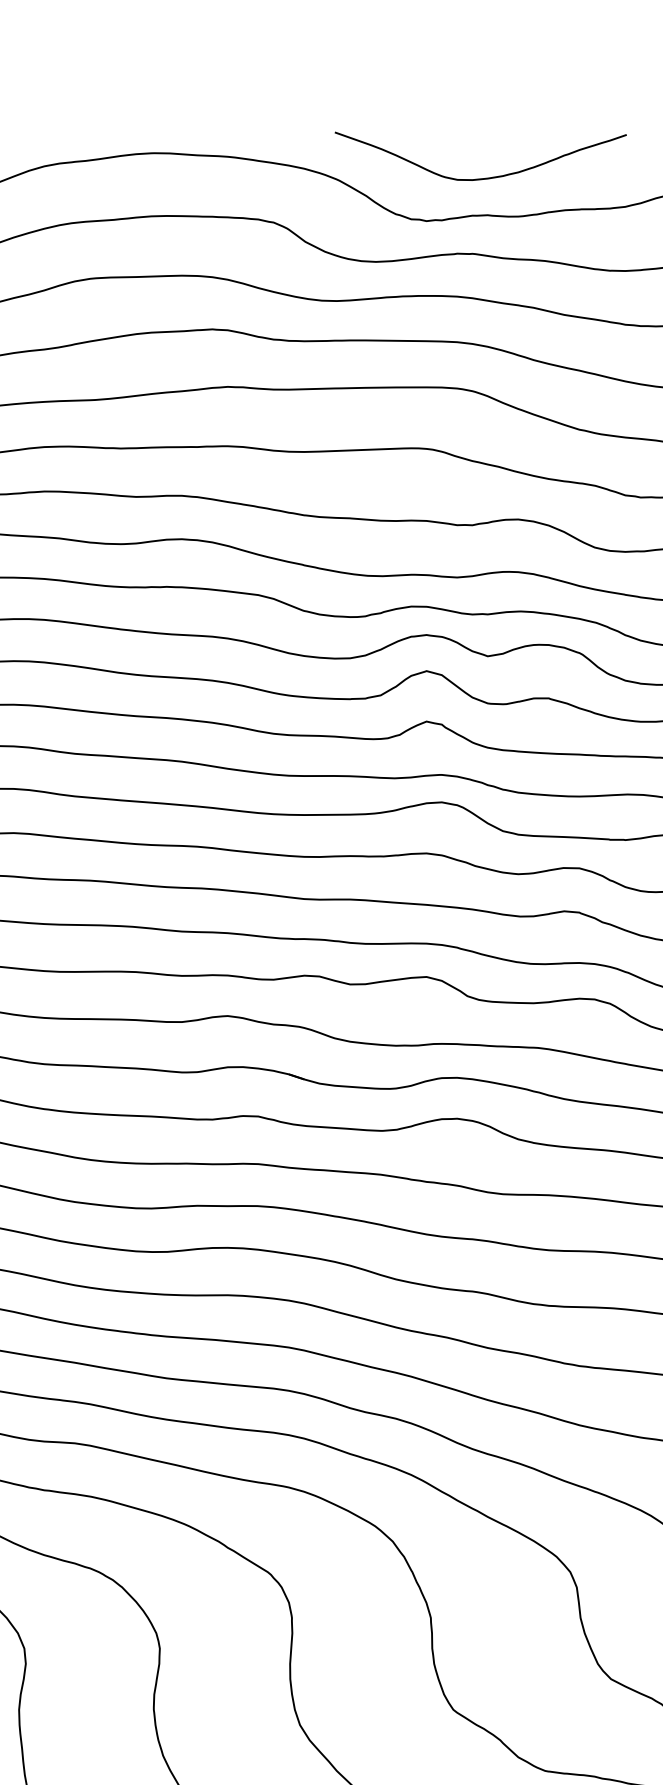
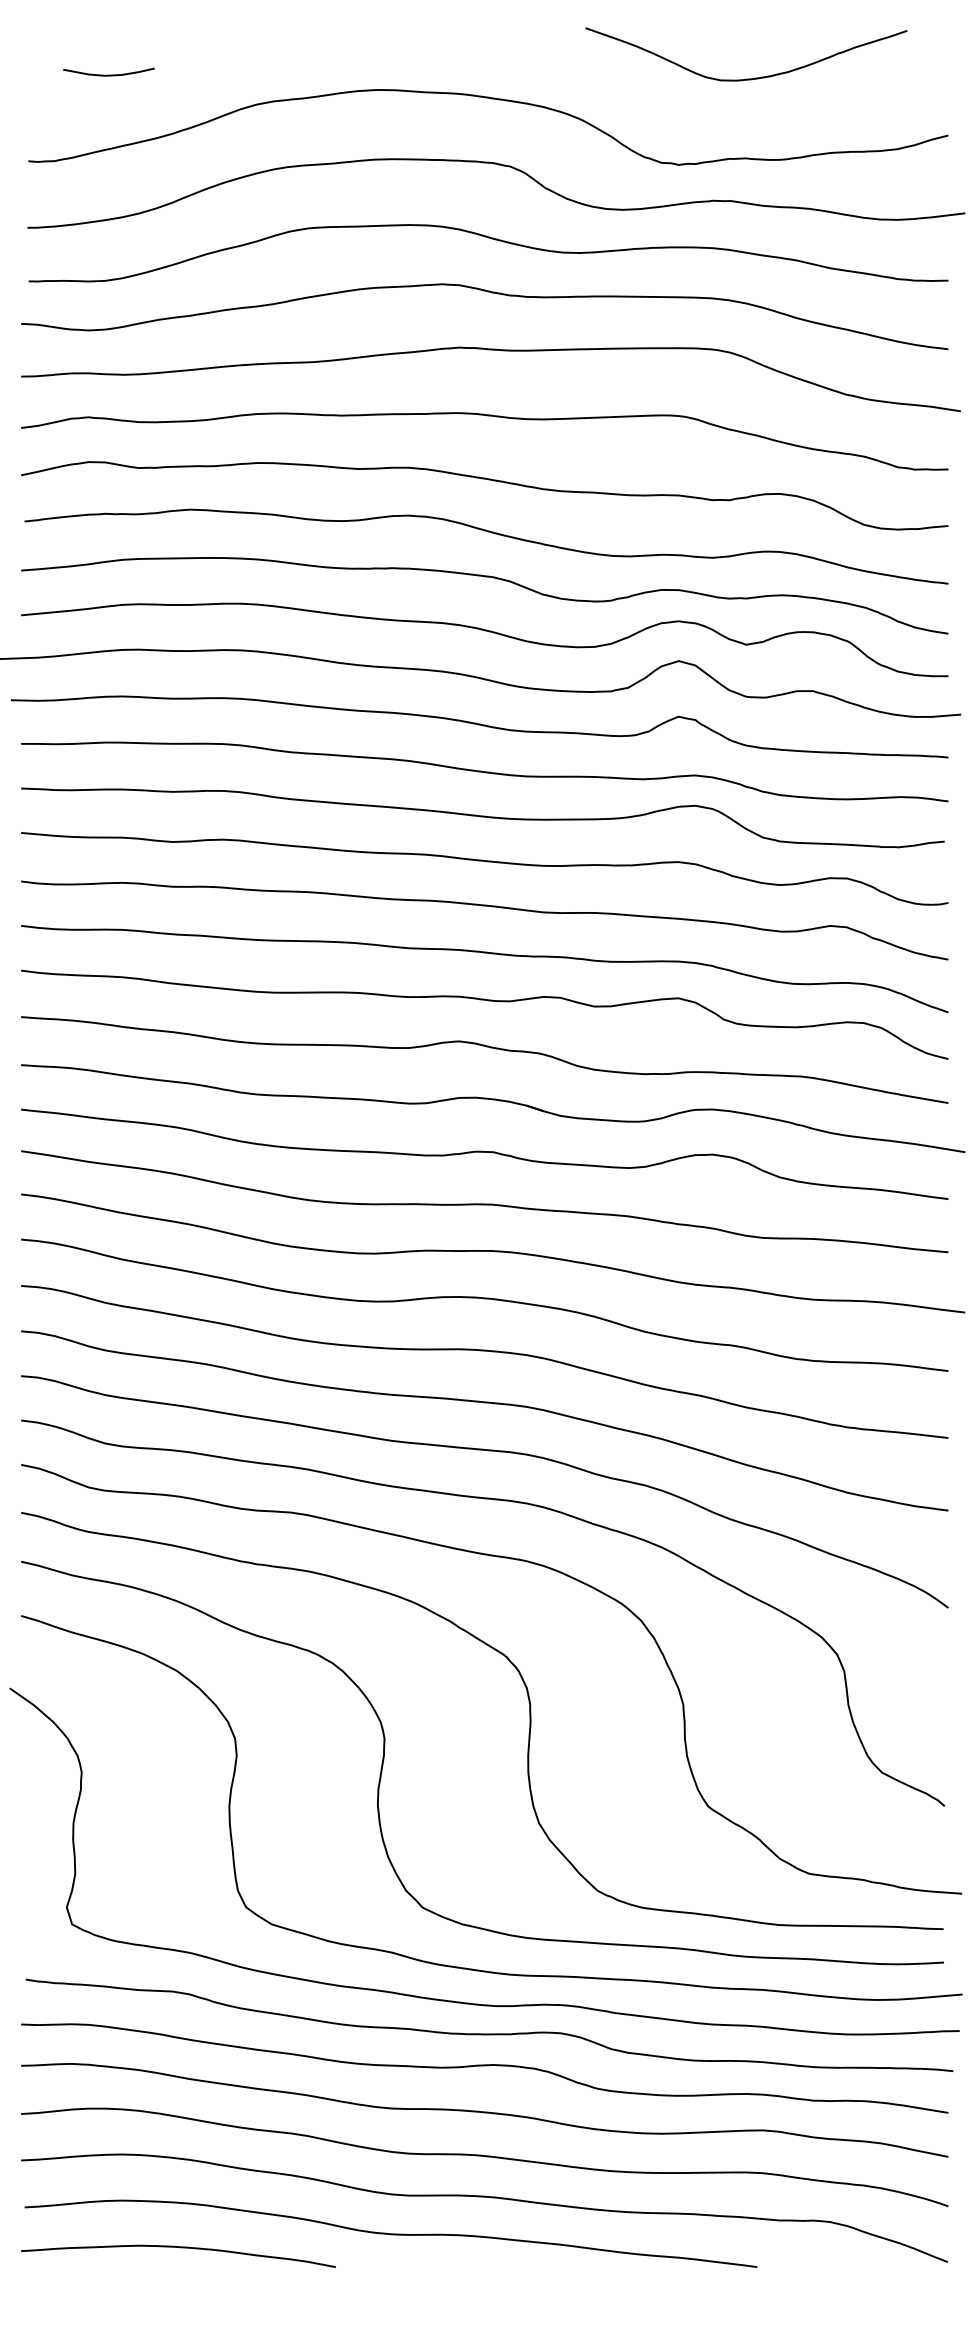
curve: (480, 178) -> (746, 78), moved

